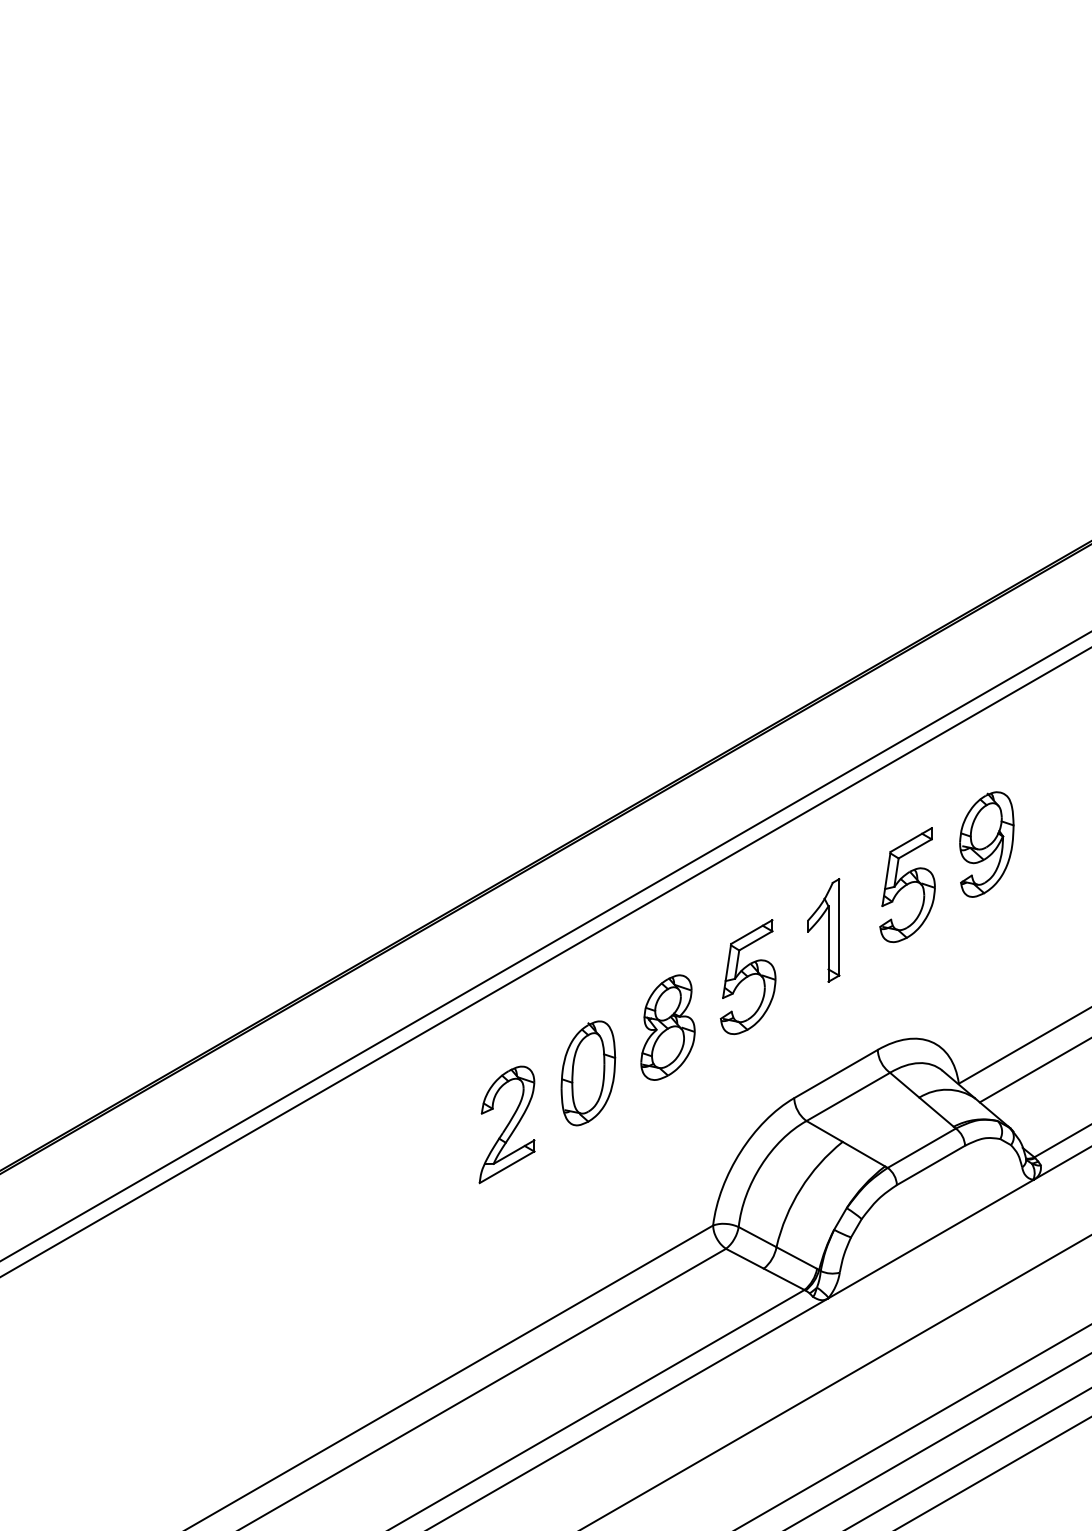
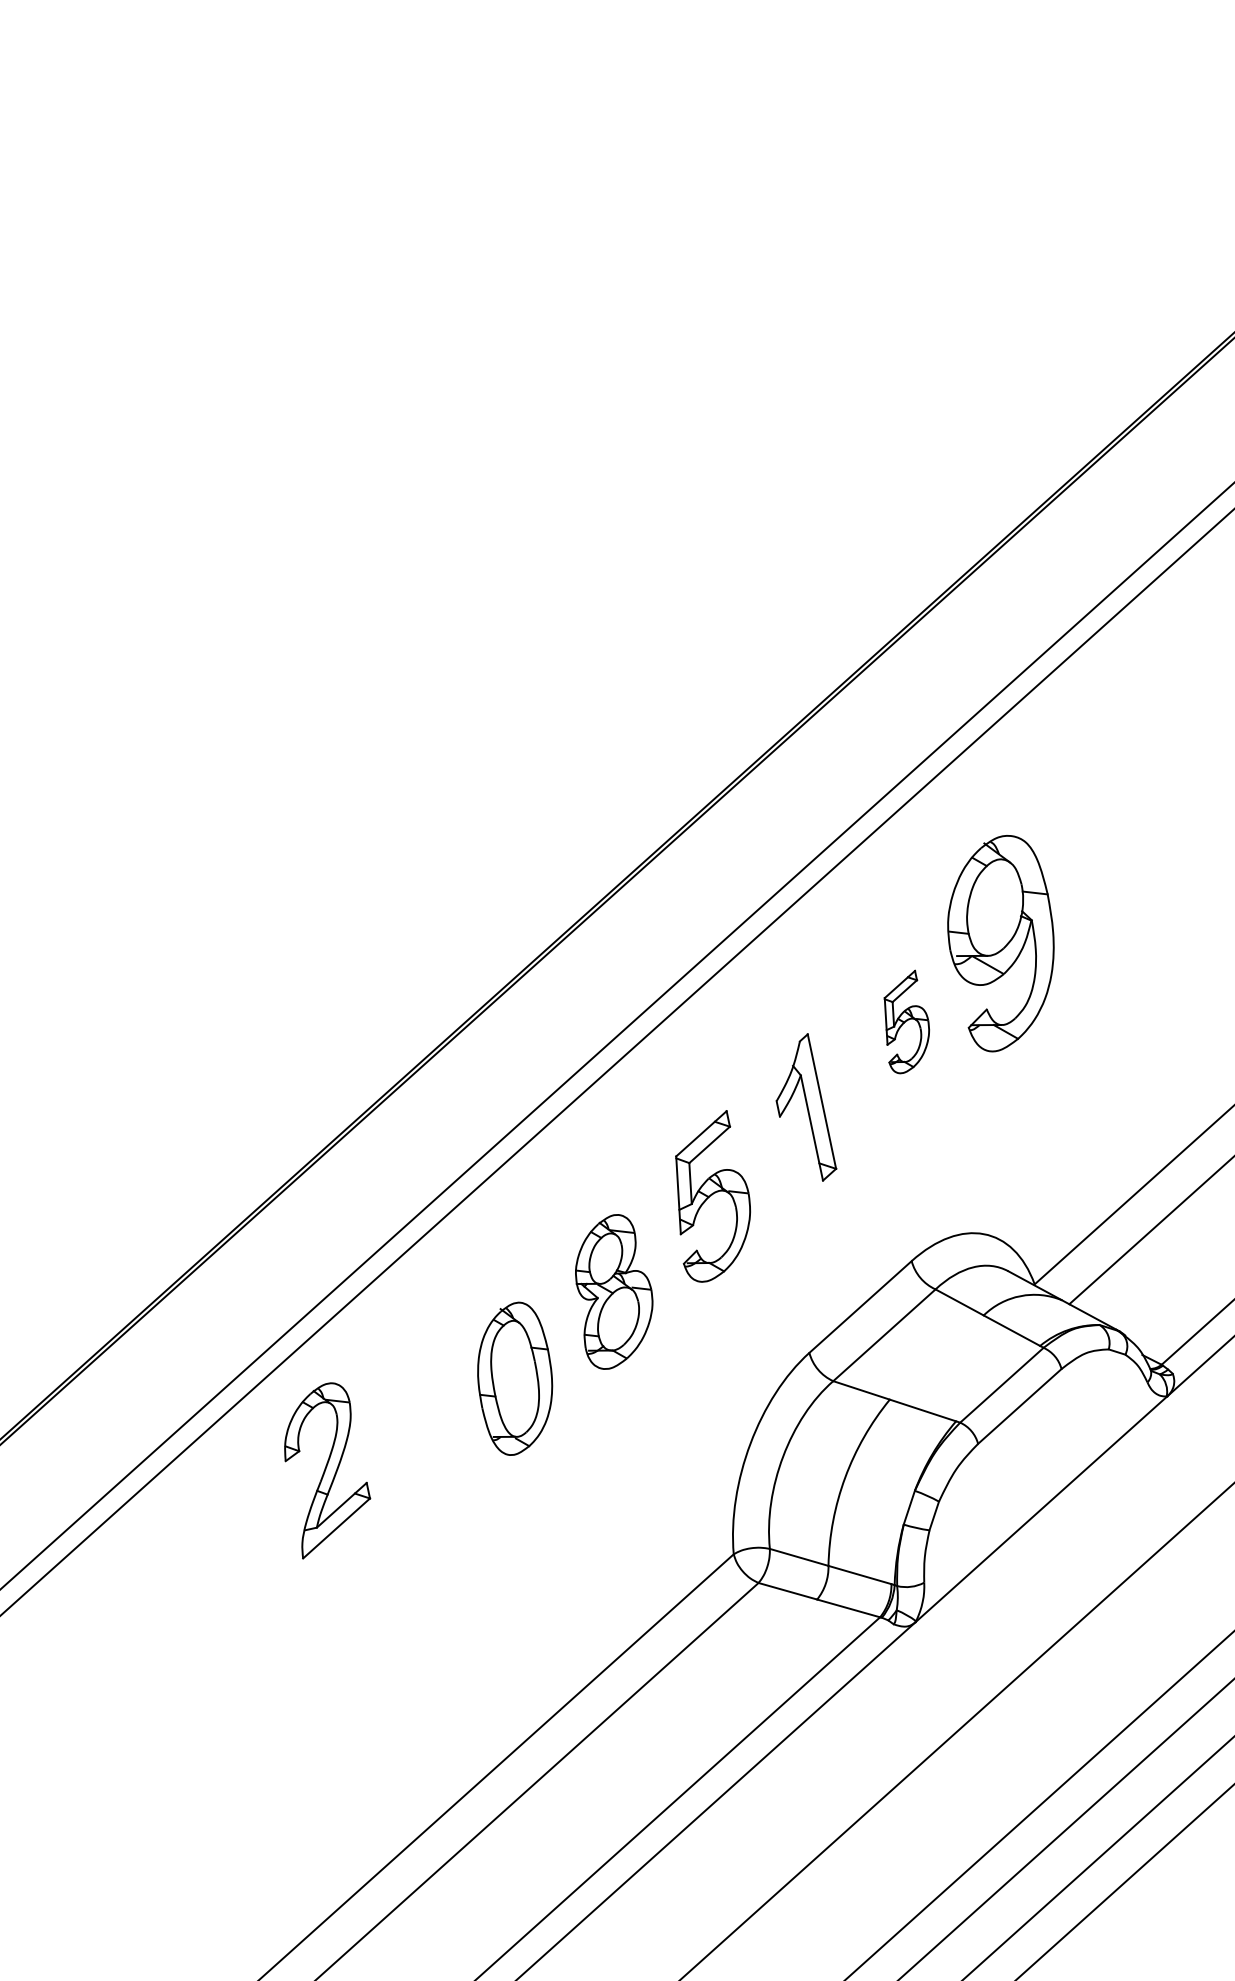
part: (986, 844) -> (1002, 942), size x1.4
part: (907, 885) -> (904, 1023), size x0.6
part: (506, 1124) -> (323, 1468), moved

